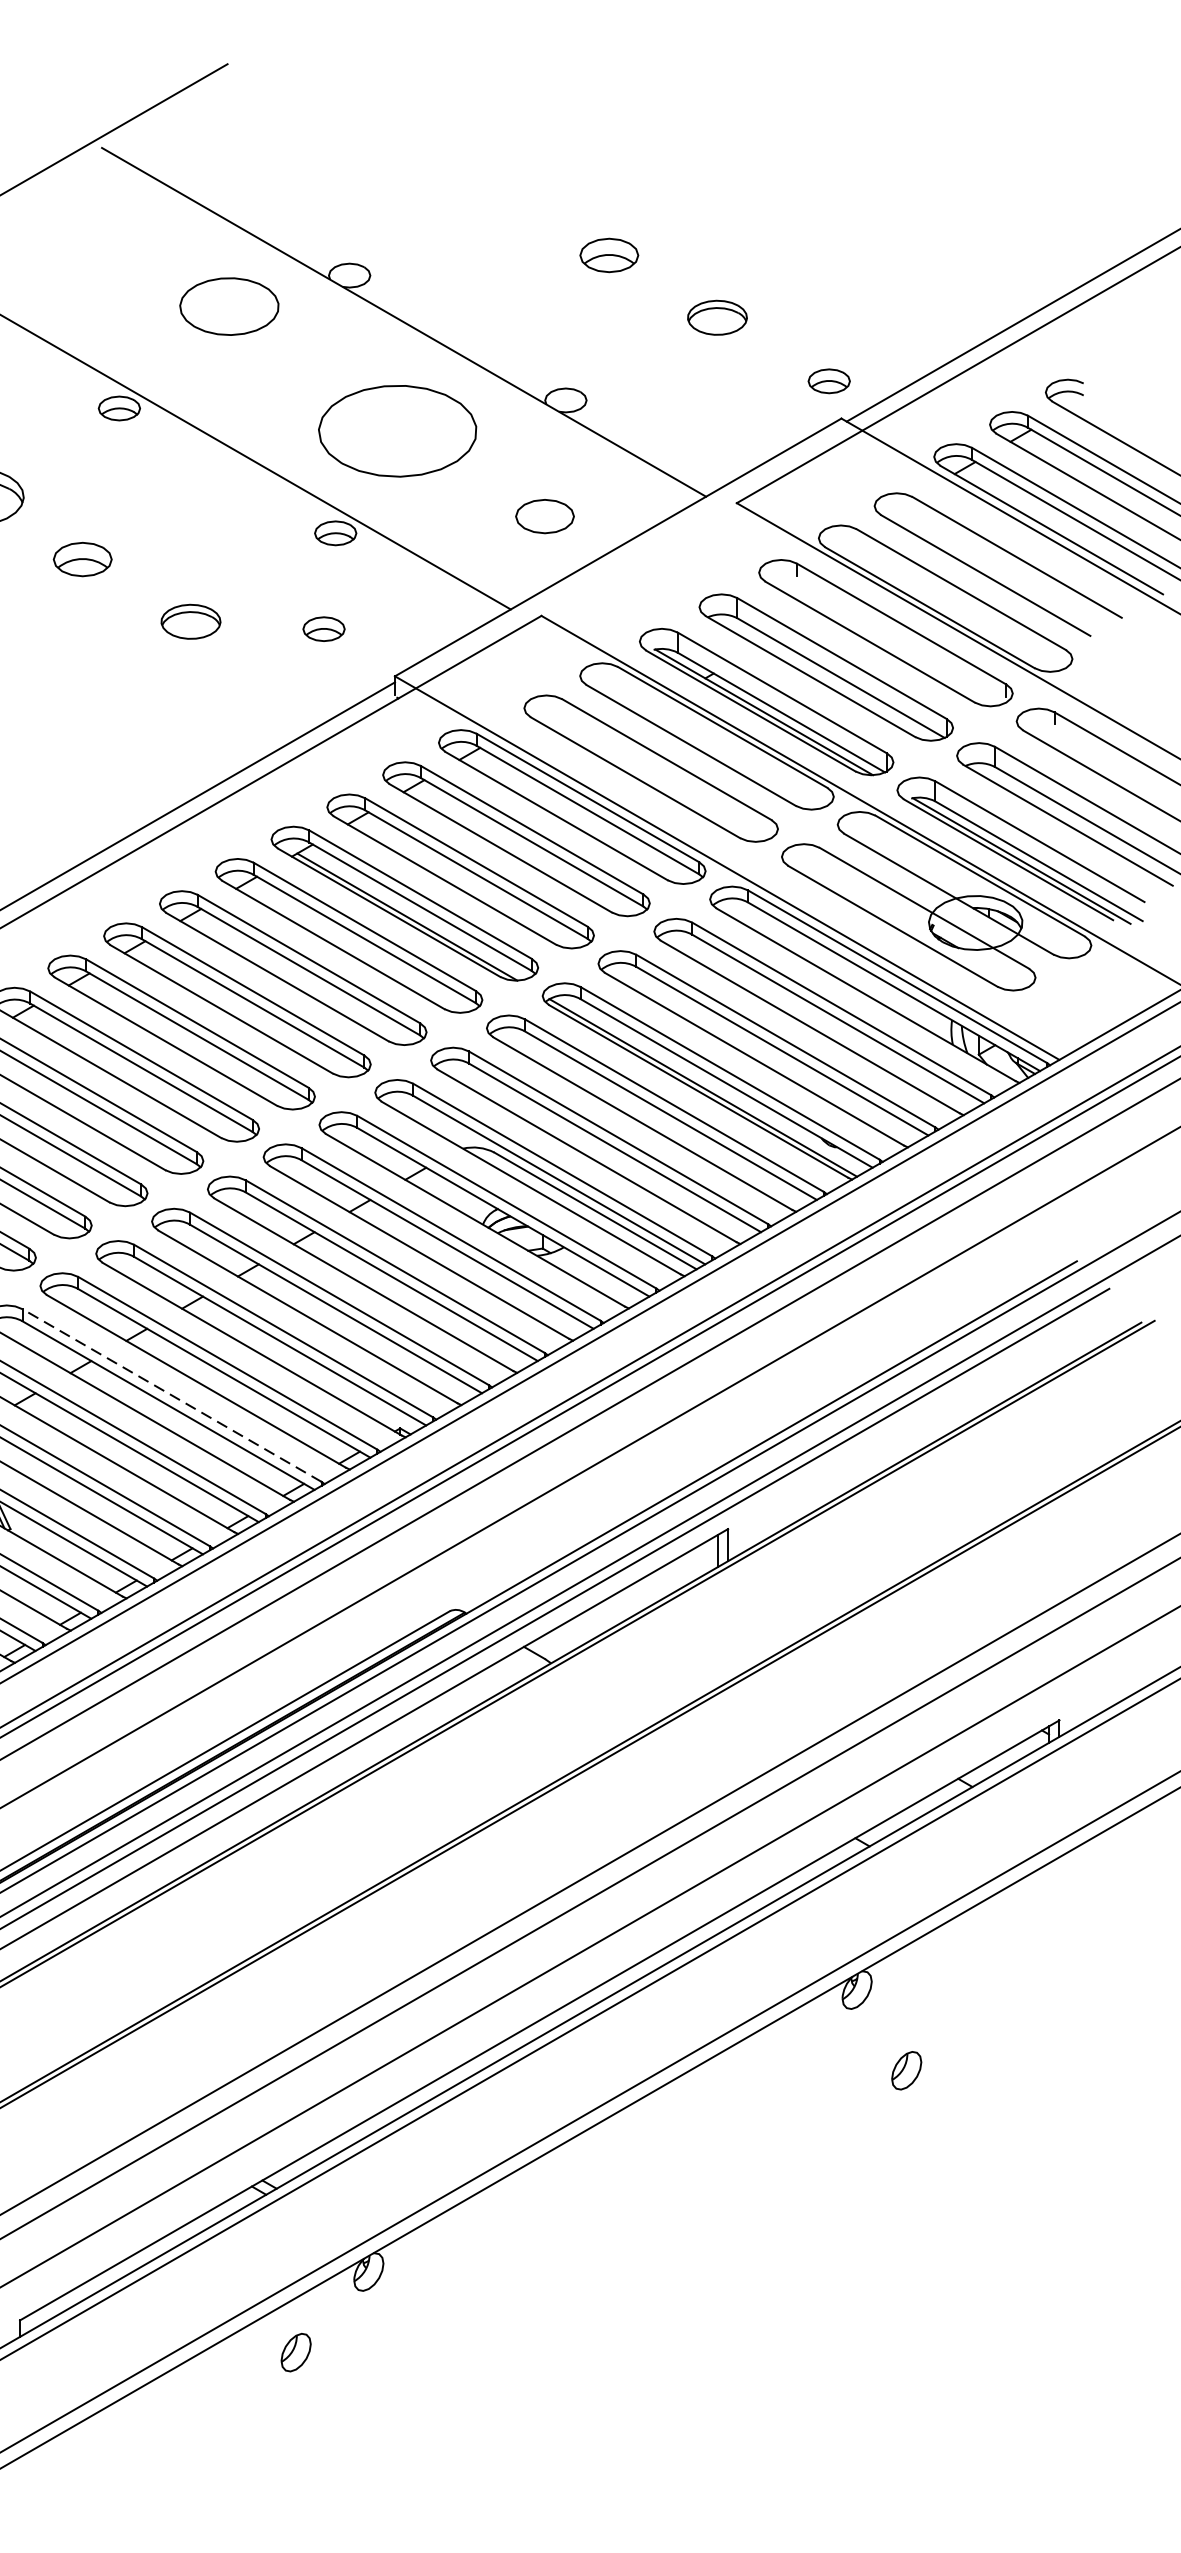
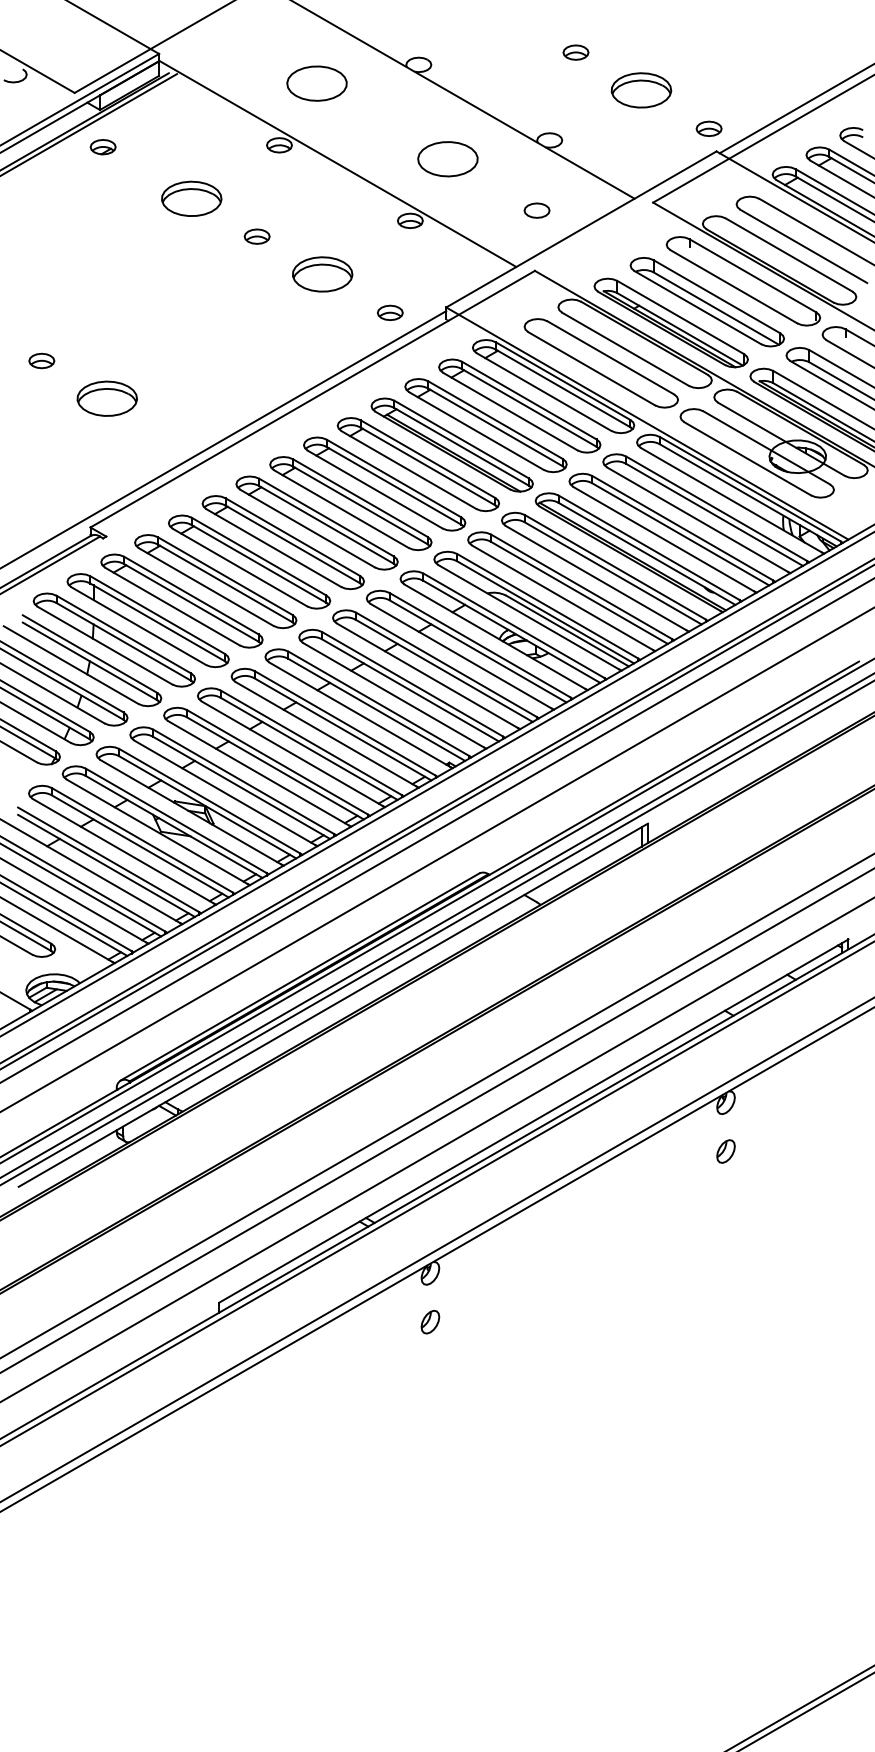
part: (608, 255) -> (575, 52), size x0.71
part: (228, 306) -> (316, 83), moved
part: (717, 317) -> (641, 90), size x1.67
part: (397, 431) -> (447, 159), size x0.62
part: (544, 516) -> (536, 210), size x0.71
part: (81, 559) -> (256, 236), size x0.71
part: (190, 621) -> (322, 274), size x1.67
part: (324, 628) -> (390, 312), moved
line: (172, 1395) -> (311, 742), dashed -> solid
part: (905, 2070) -> (725, 1151), moved
part: (296, 2351) -> (430, 1321), moved

